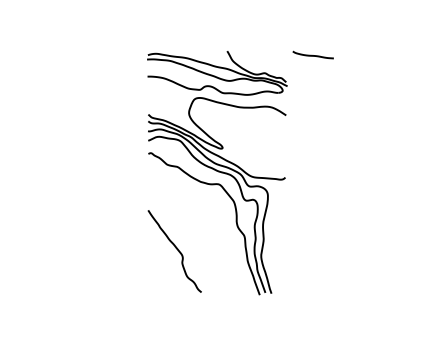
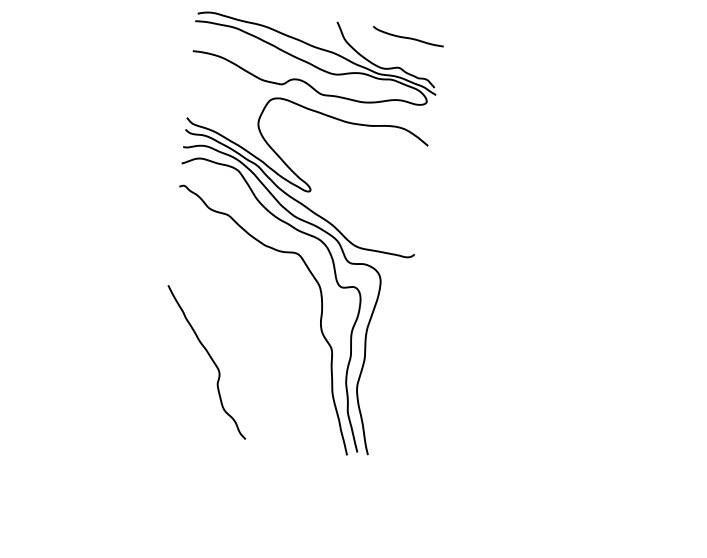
curve: (311, 54) -> (405, 35), moved

